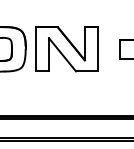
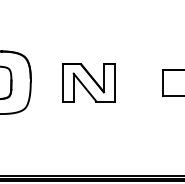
part: (66, 49) -> (88, 83), size x0.6

